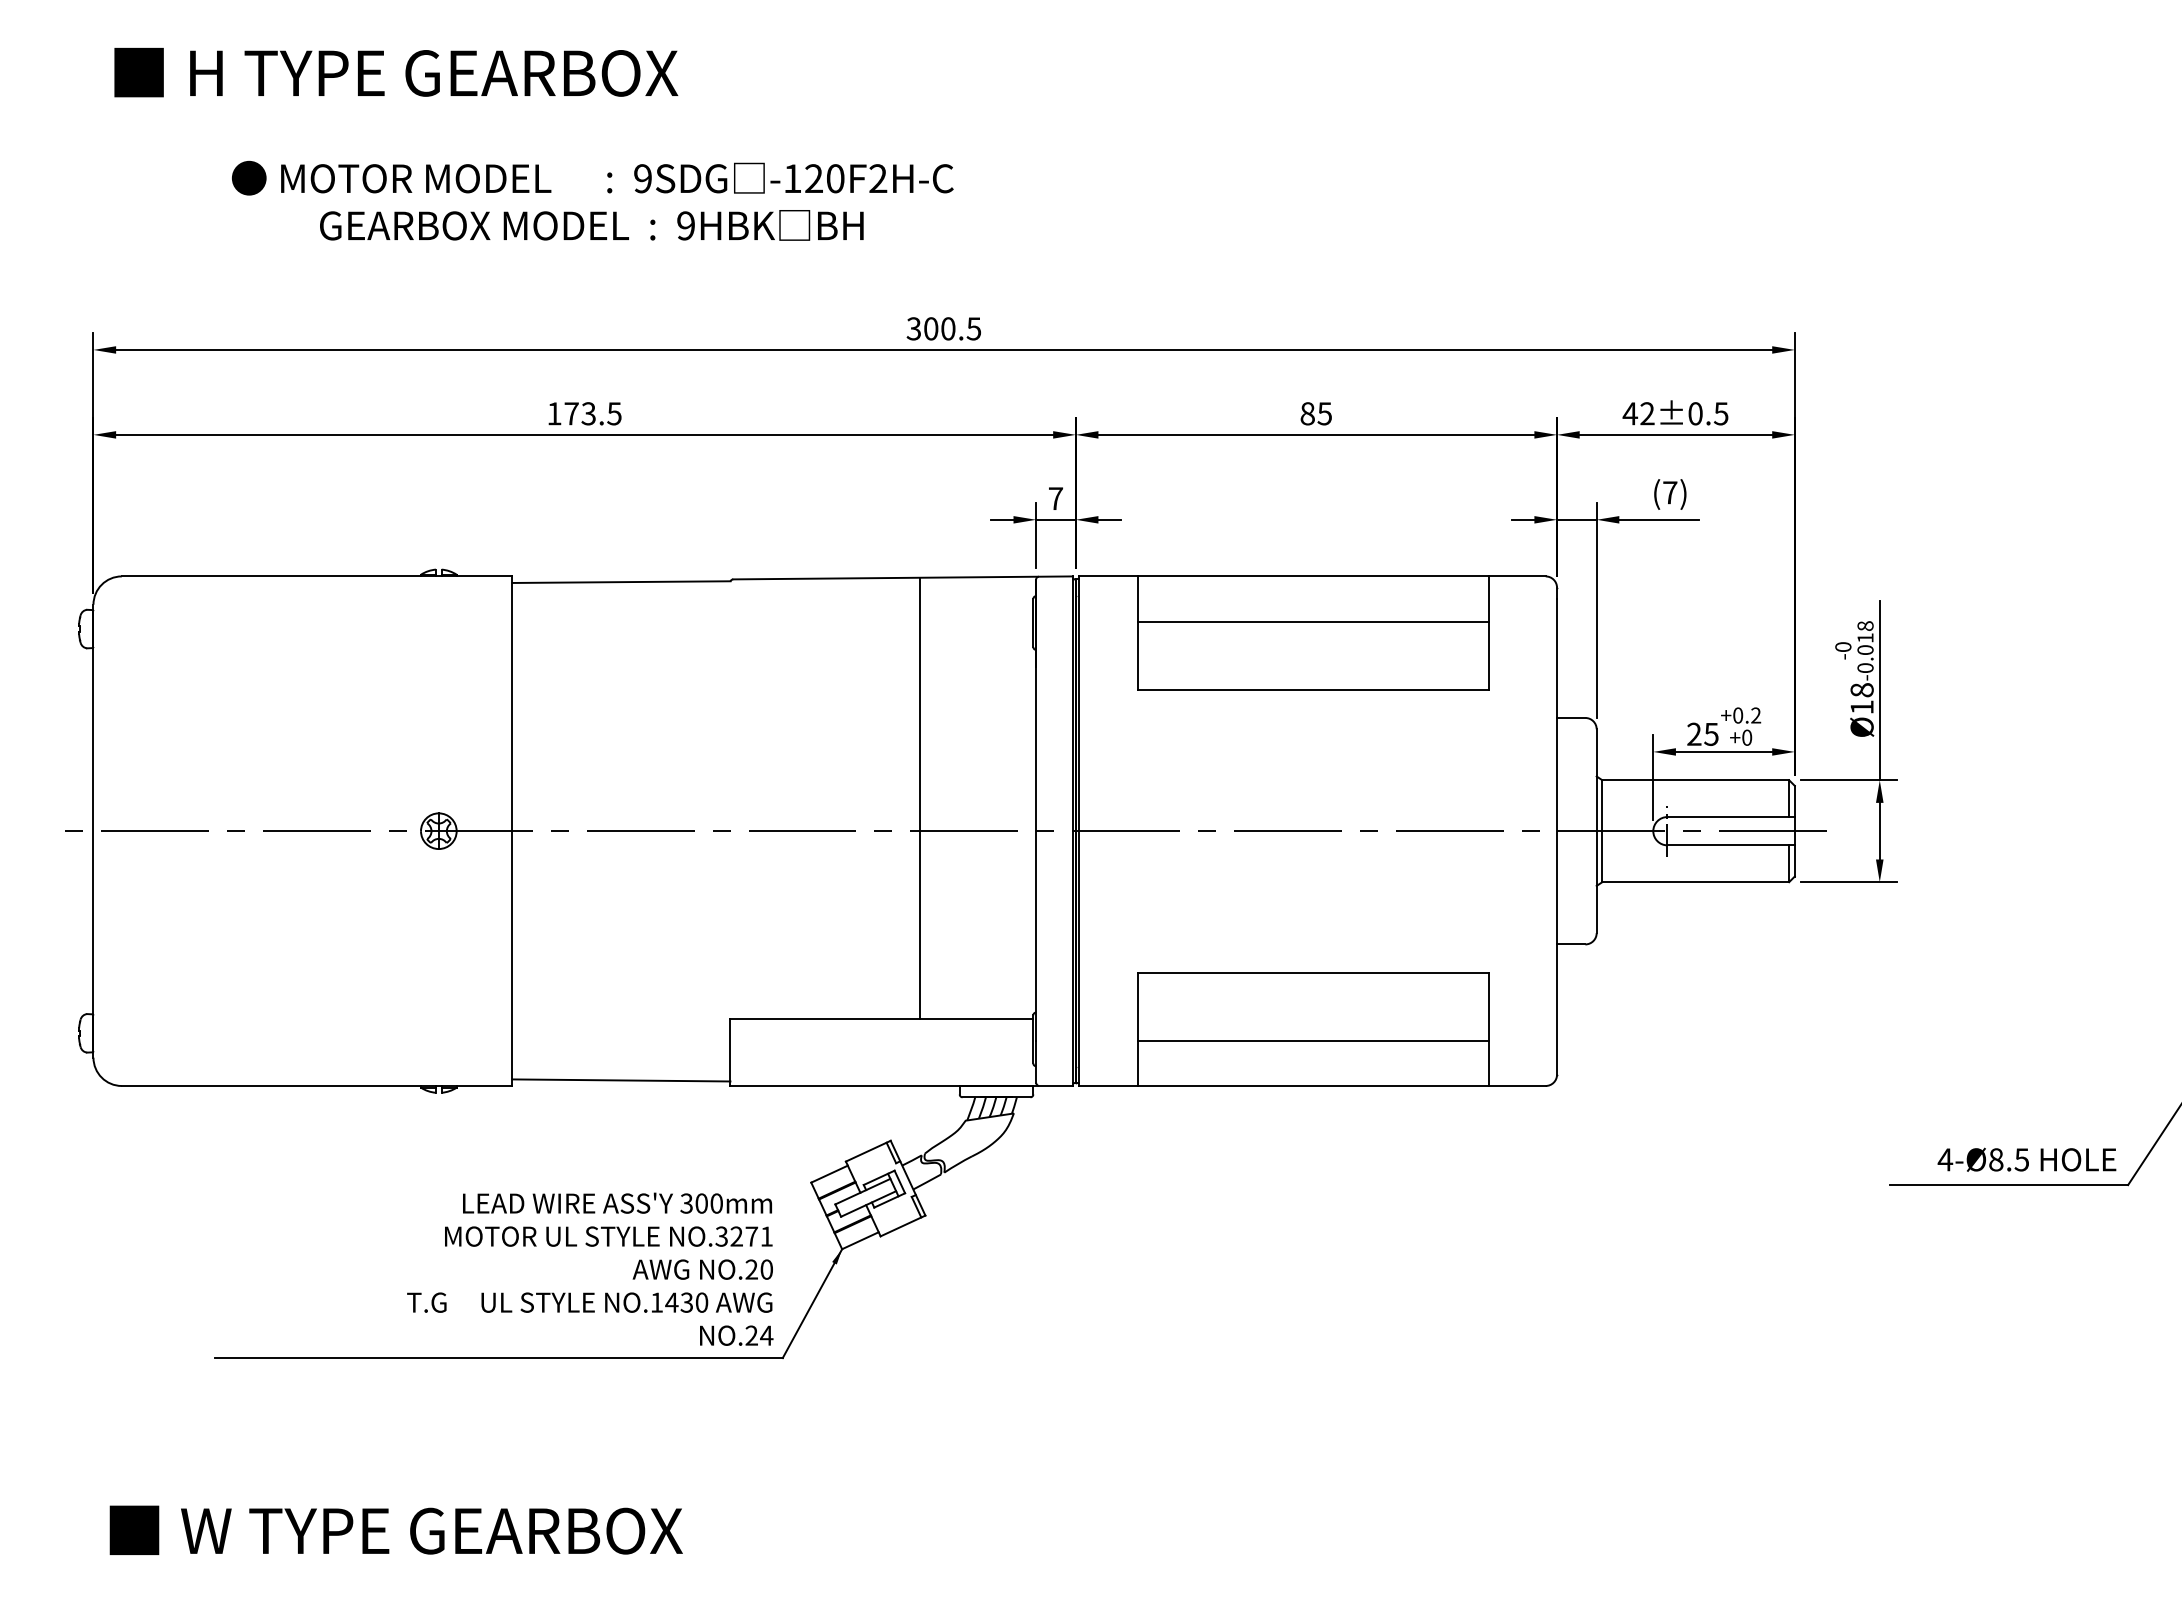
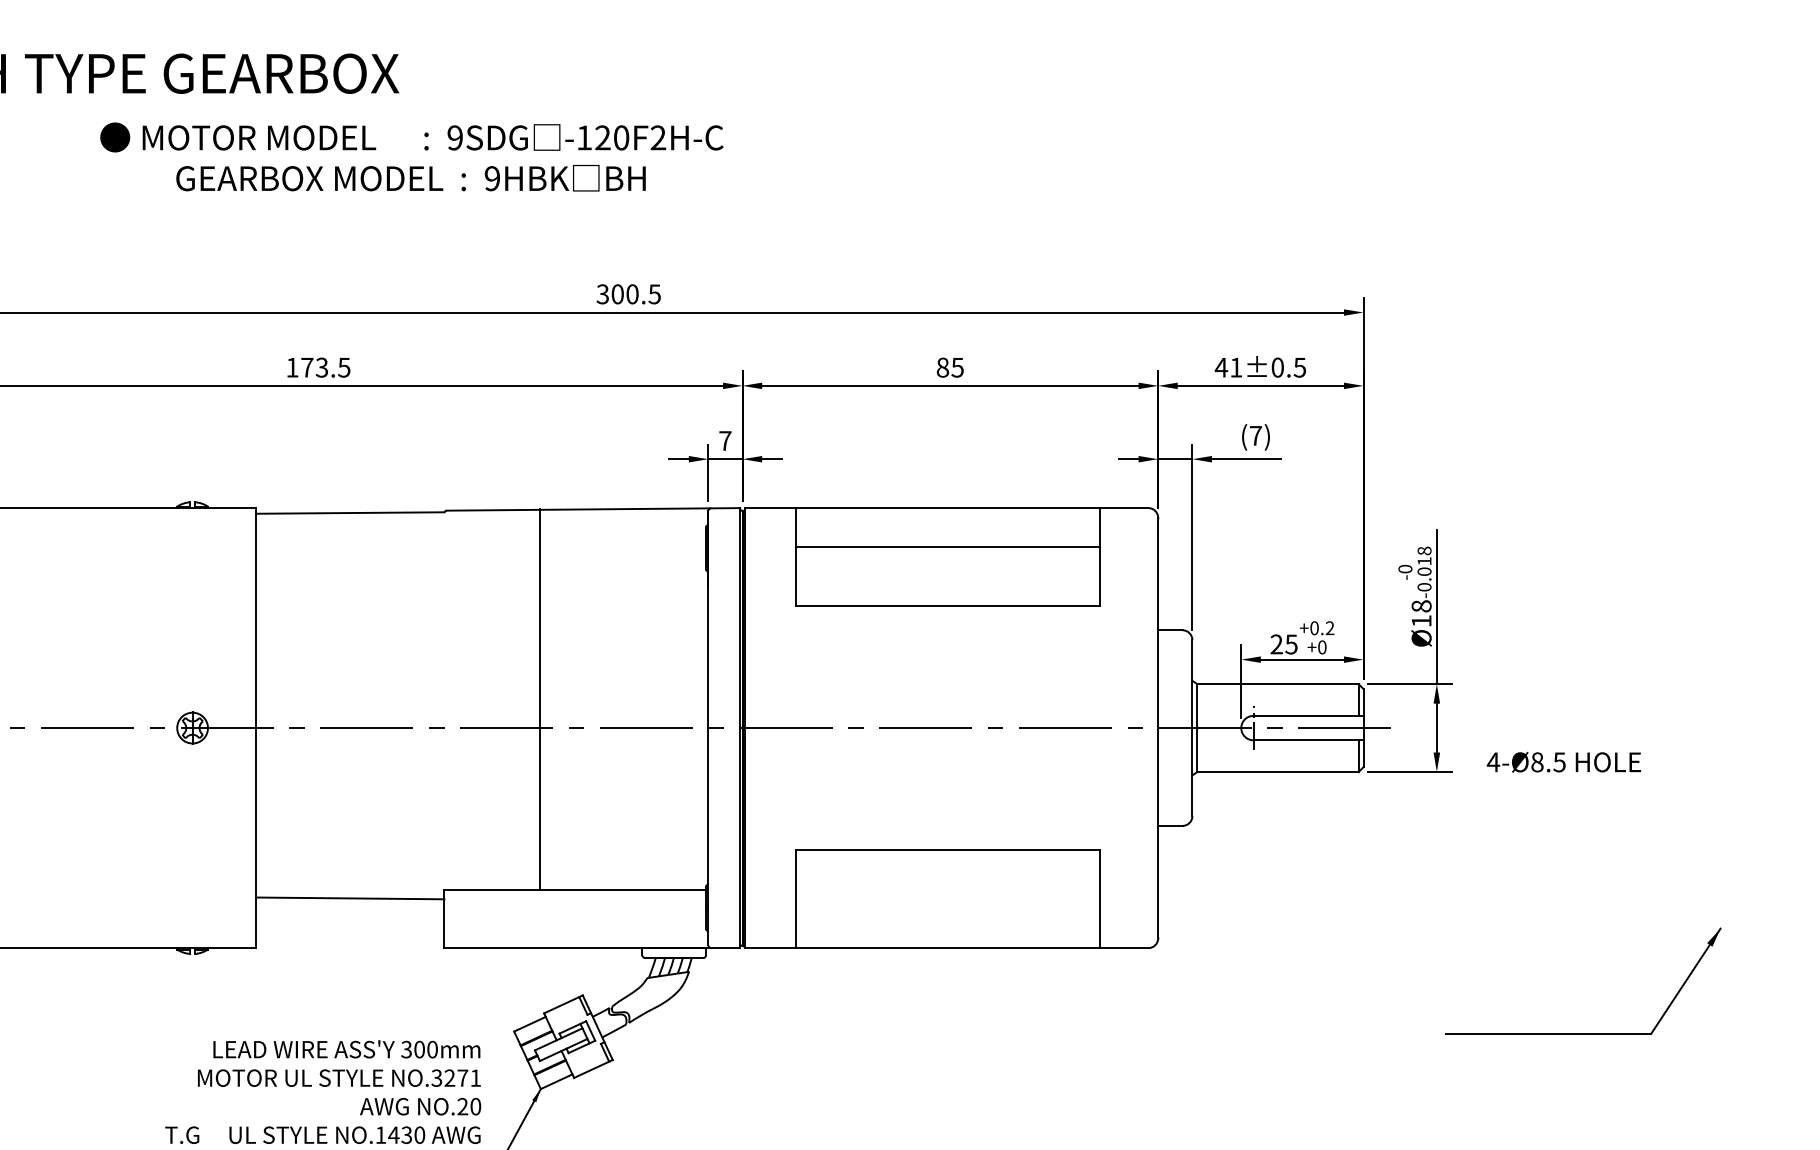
text: (592, 200) -> (411, 156), moved
text: (1647, 413) -> (1236, 367), 42 -> 41
line: (920, 798) -> (540, 699), moved
line: (1313, 1040) -> (947, 908), removed
line: (621, 1080) -> (350, 898), moved
text: (2026, 1159) -> (1563, 762), moved

